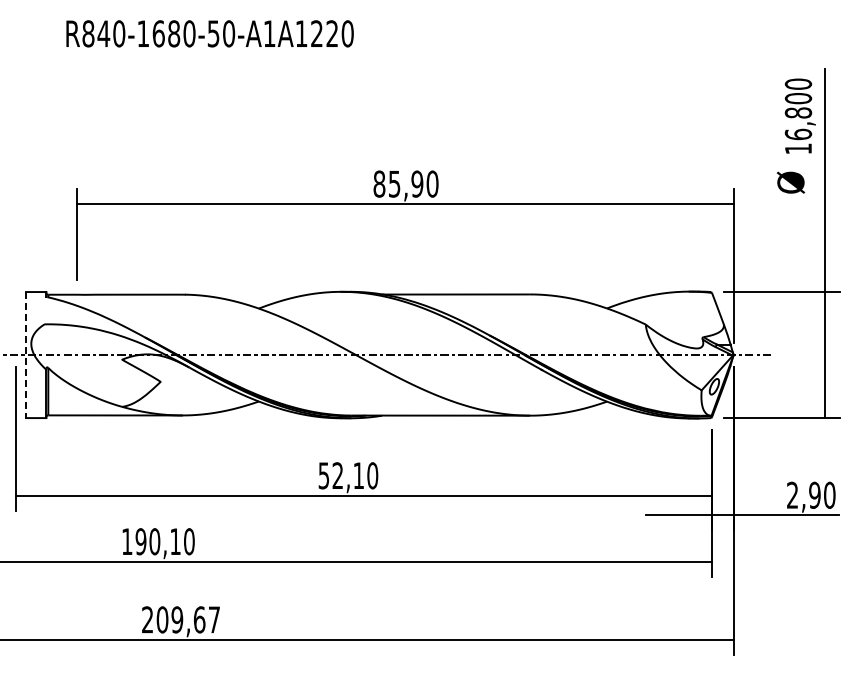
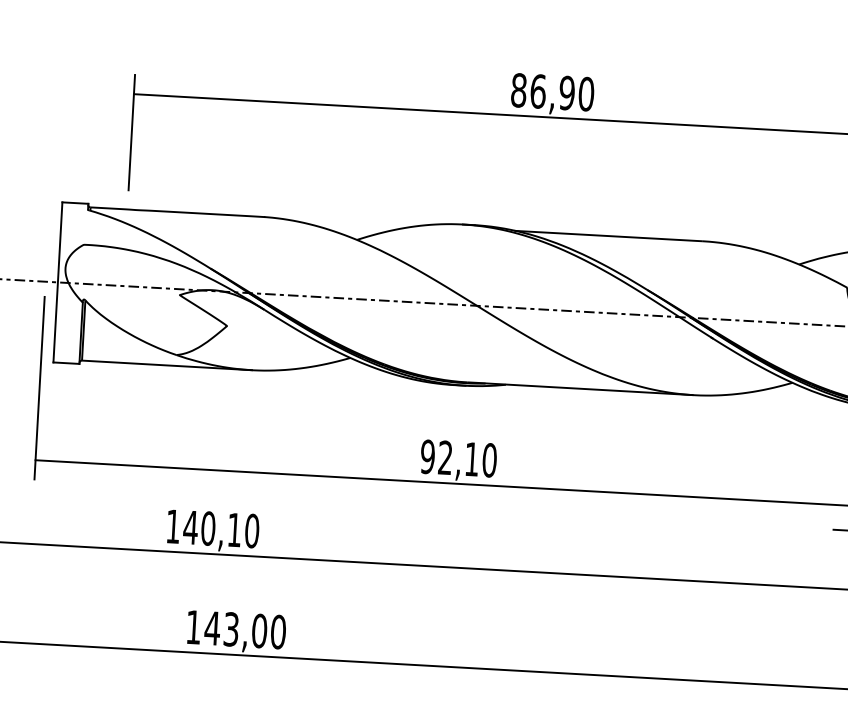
text: (394, 183) -> (538, 90), 85,90 -> 86,90
line: (25, 355) -> (57, 282), dashed -> solid
text: (323, 475) -> (427, 456), 52,10 -> 92,10
text: (140, 541) -> (190, 527), 190,10 -> 140,10
text: (181, 619) -> (236, 629), 209,67 -> 143,00

